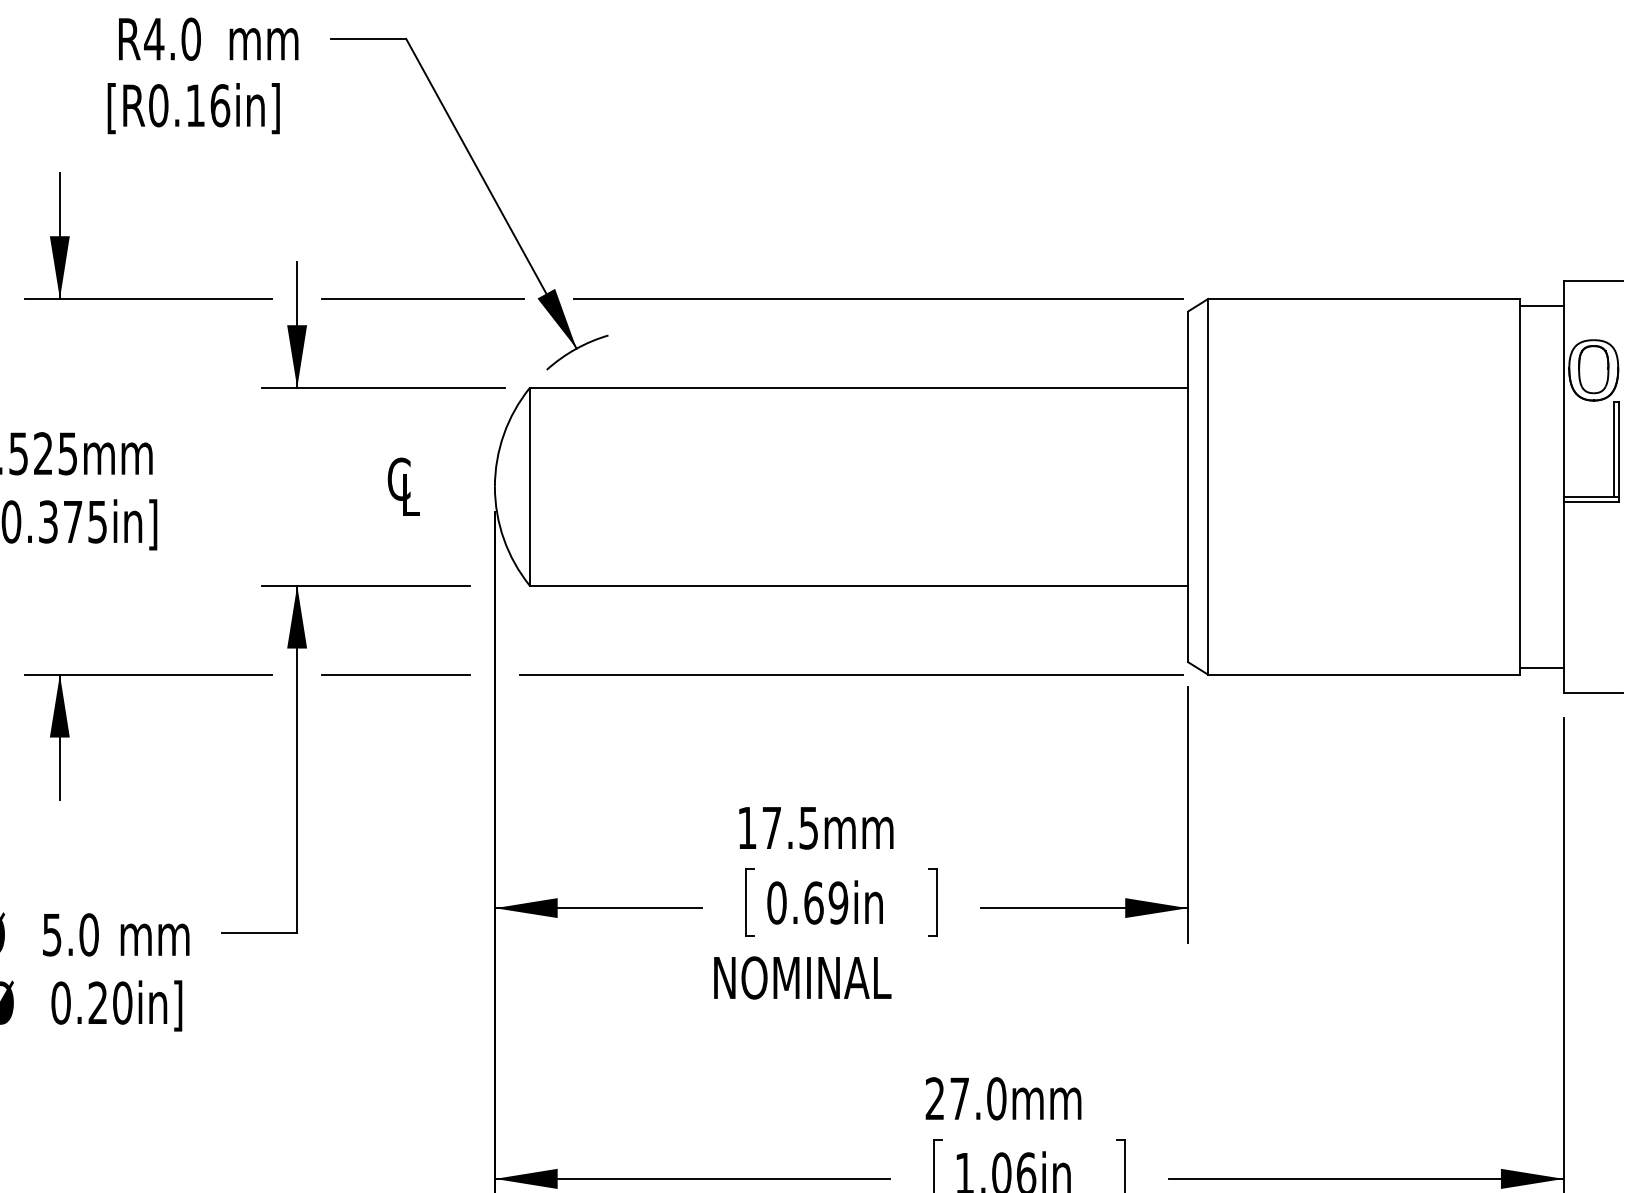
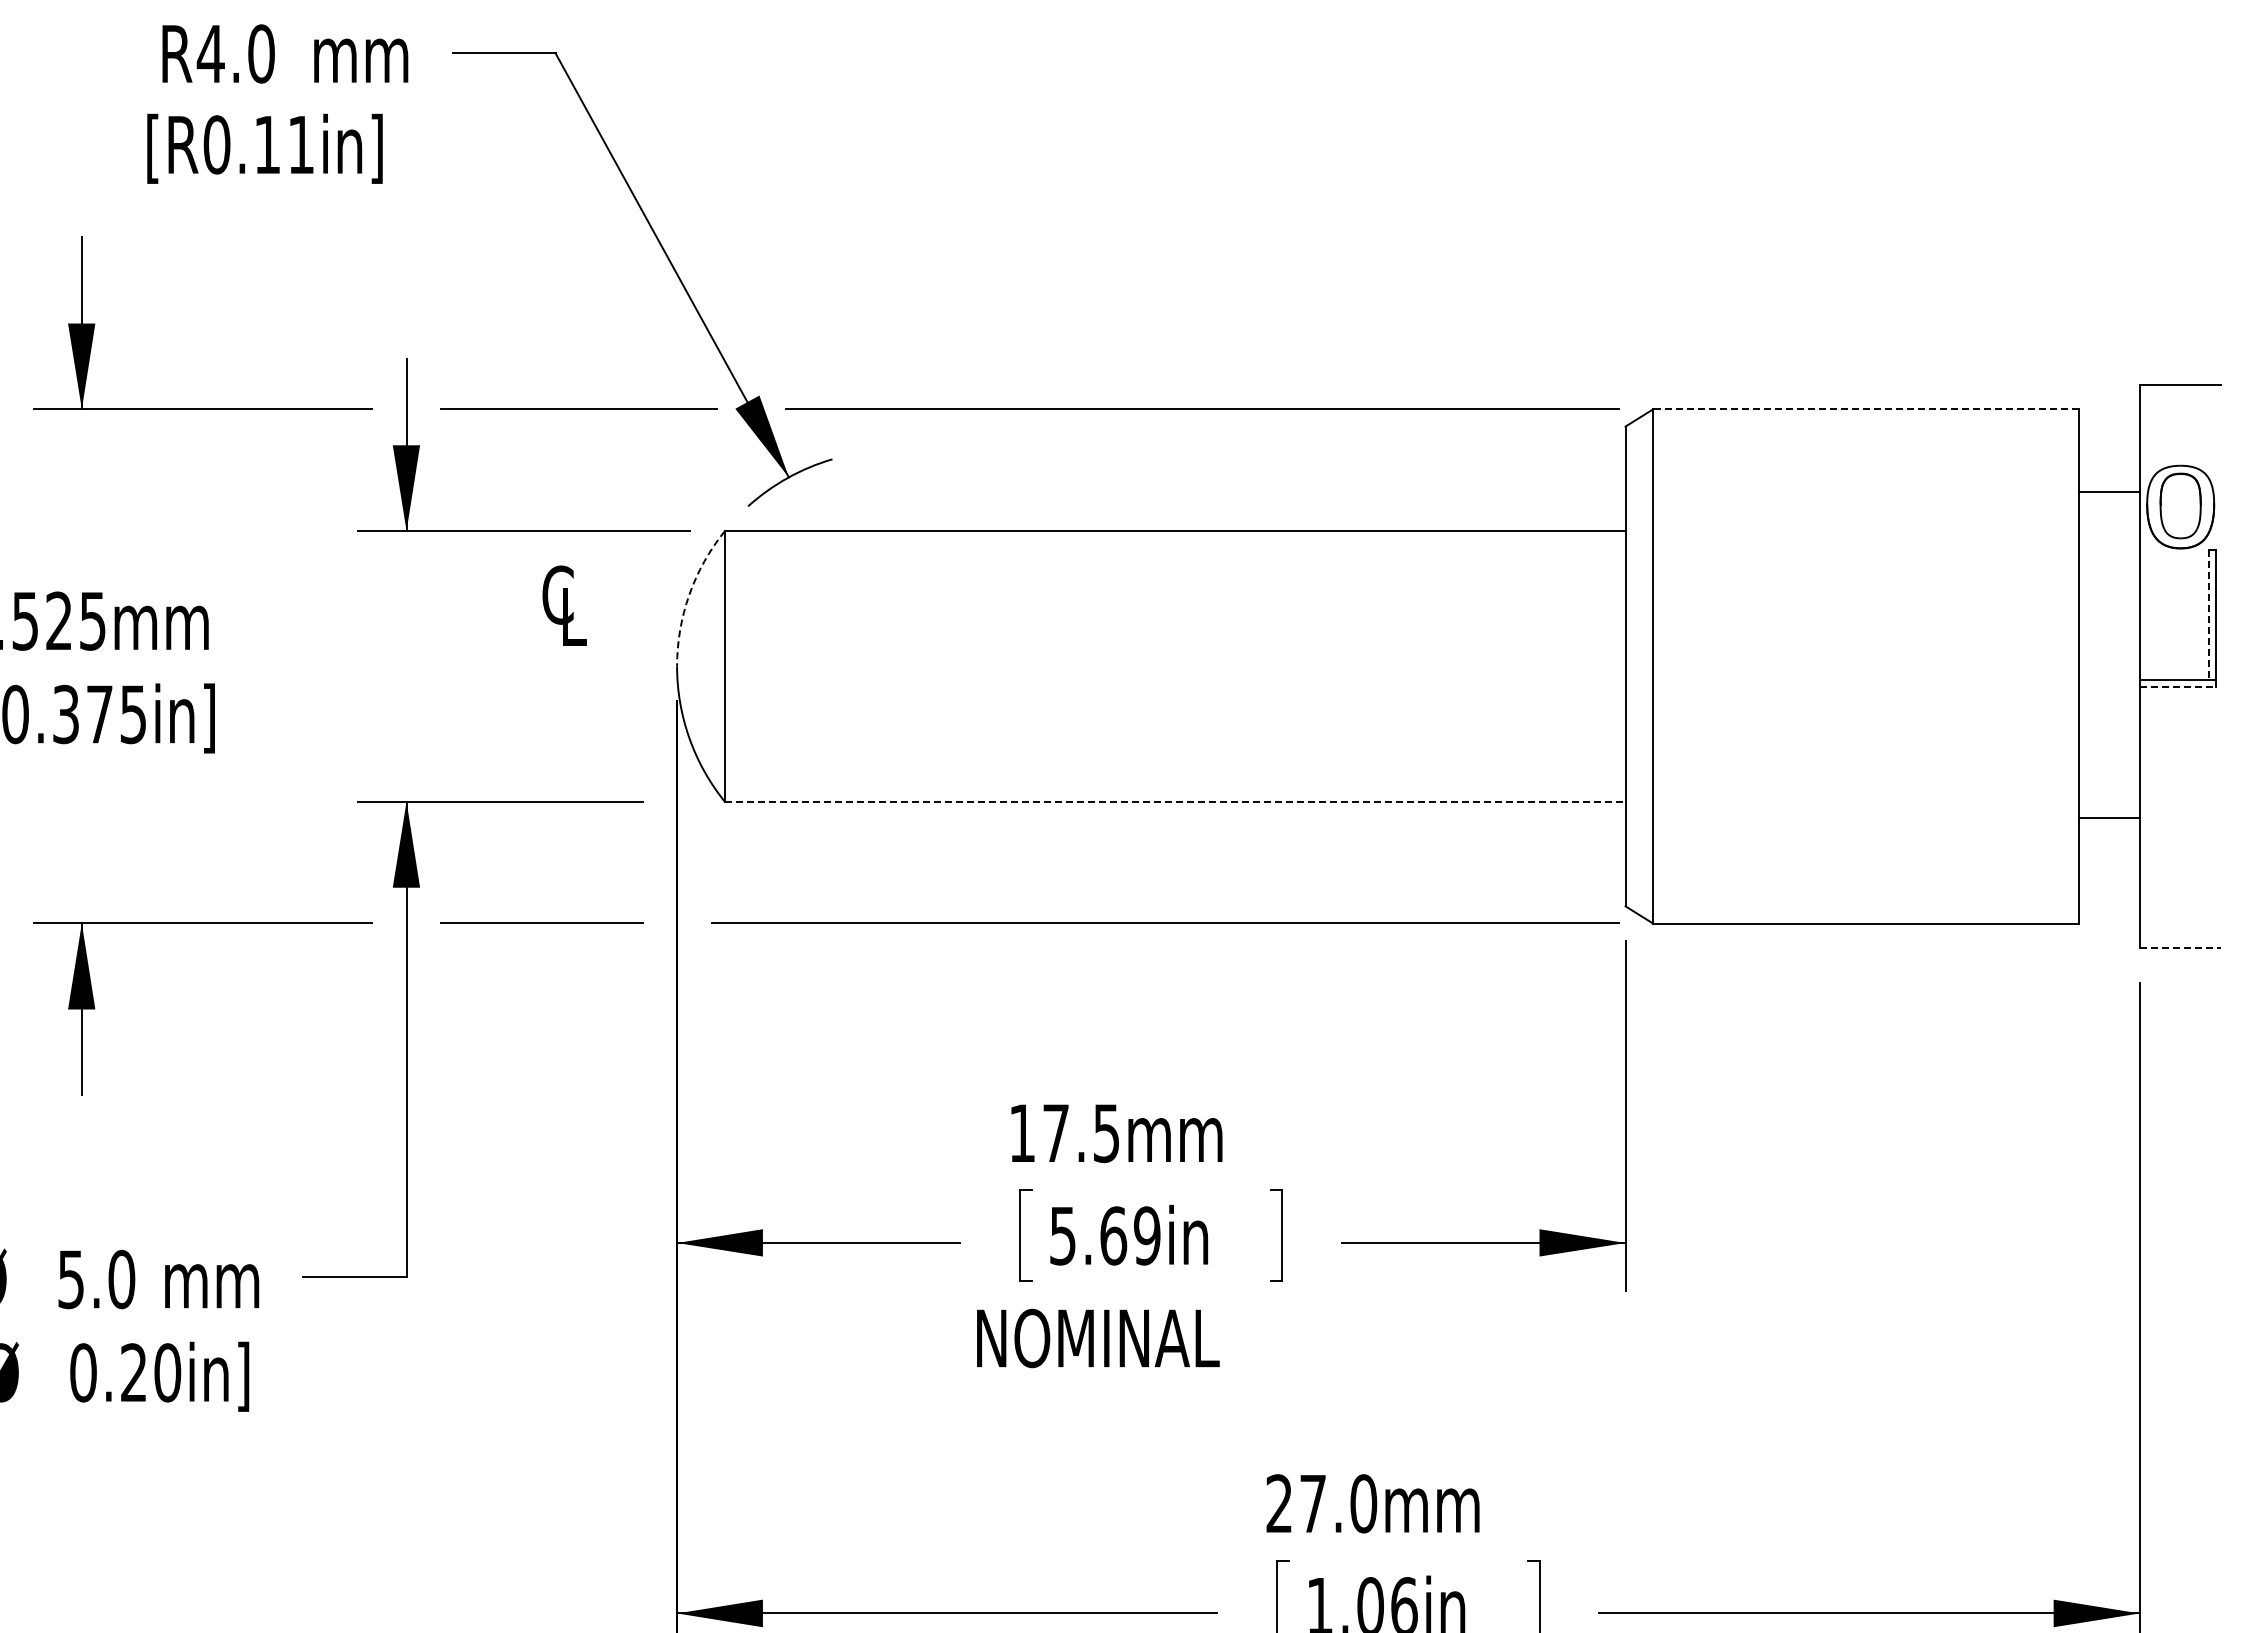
text: (220, 105) -> (301, 144), [R0.16in] -> [R0.11in]
line: (1363, 299) -> (1865, 409), solid -> dashed
line: (1541, 306) -> (2109, 492), moved
arc: (504, 434) -> (689, 594), solid -> dashed
line: (1614, 449) -> (2208, 615), solid -> dashed
text: (403, 486) -> (564, 605), moved
line: (1592, 502) -> (2178, 687), solid -> dashed
line: (859, 585) -> (1175, 801), solid -> dashed
line: (1541, 667) -> (2109, 817), moved
line: (1593, 692) -> (2180, 948), solid -> dashed
text: (776, 902) -> (1062, 1235), 0.69in -> 5.69in

